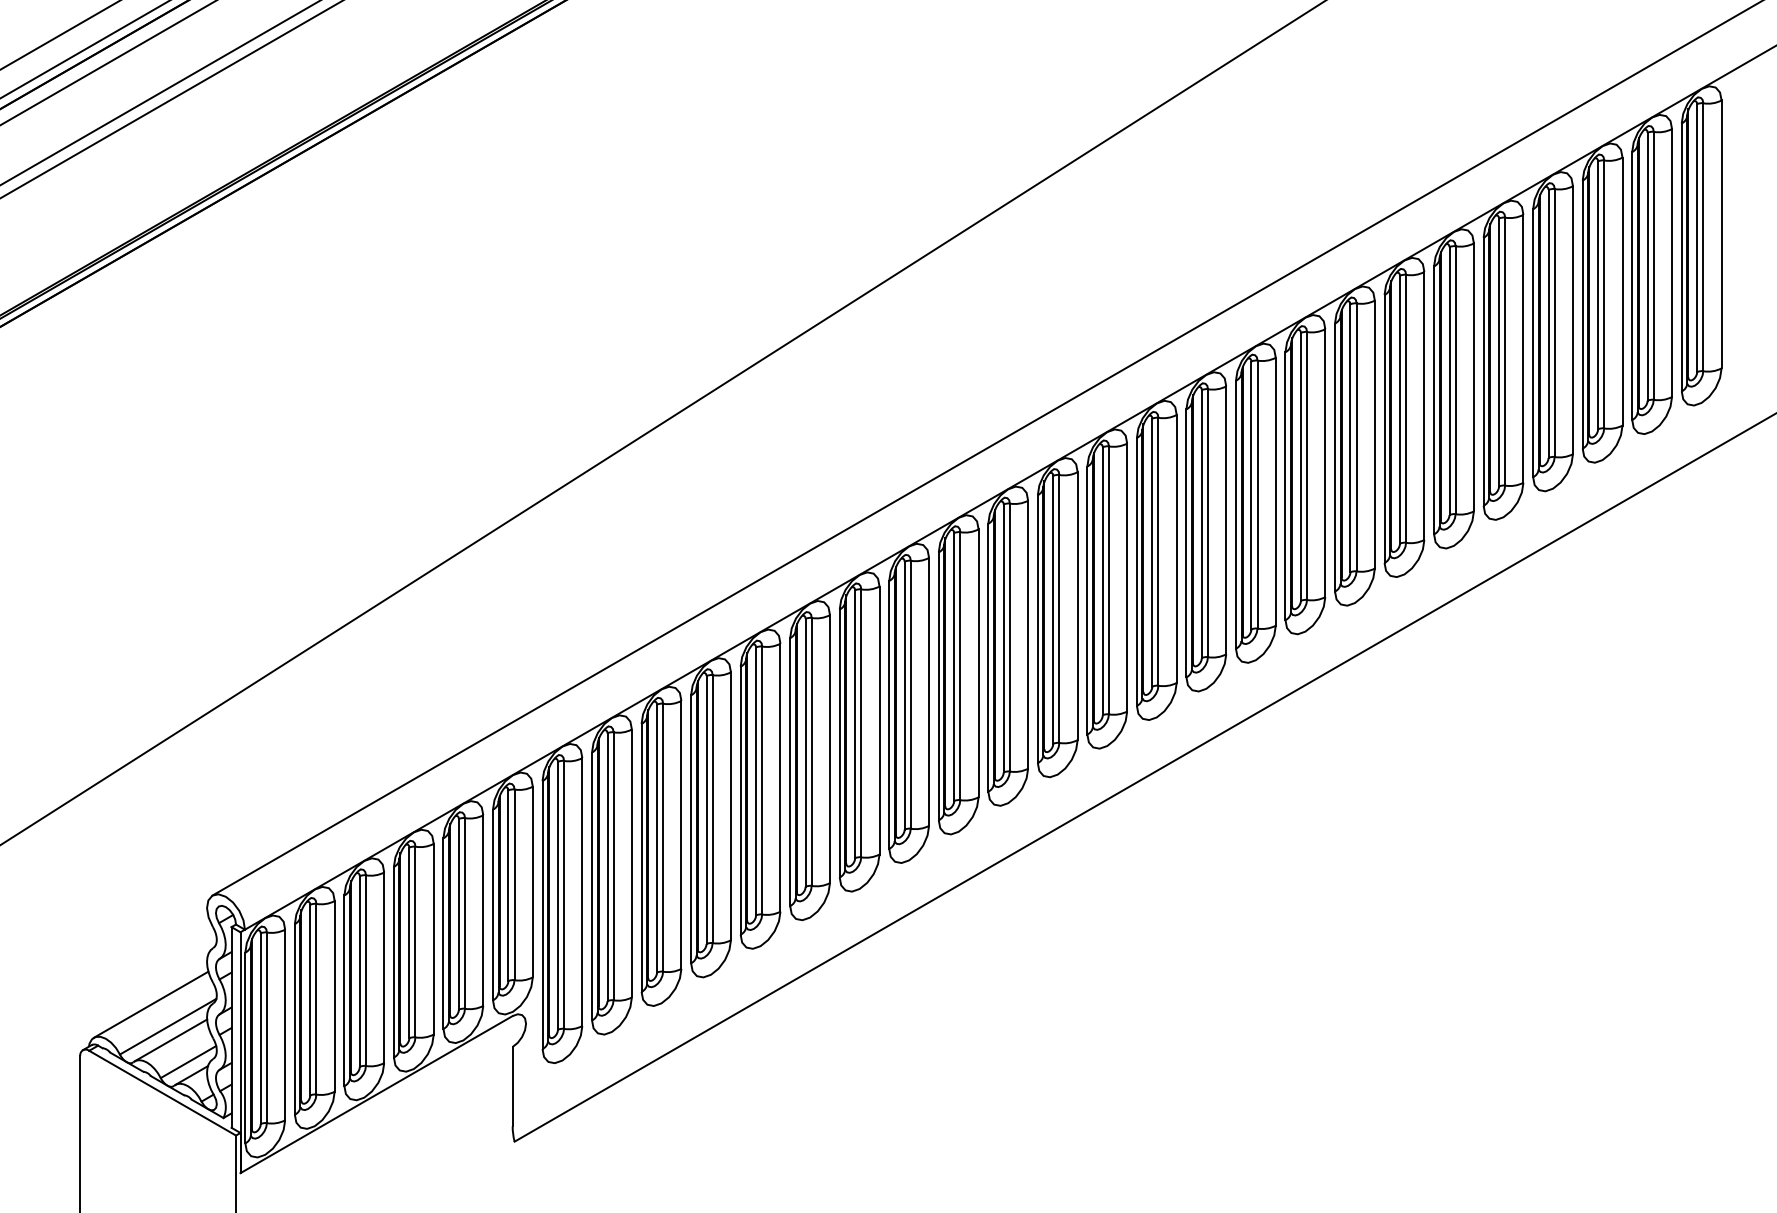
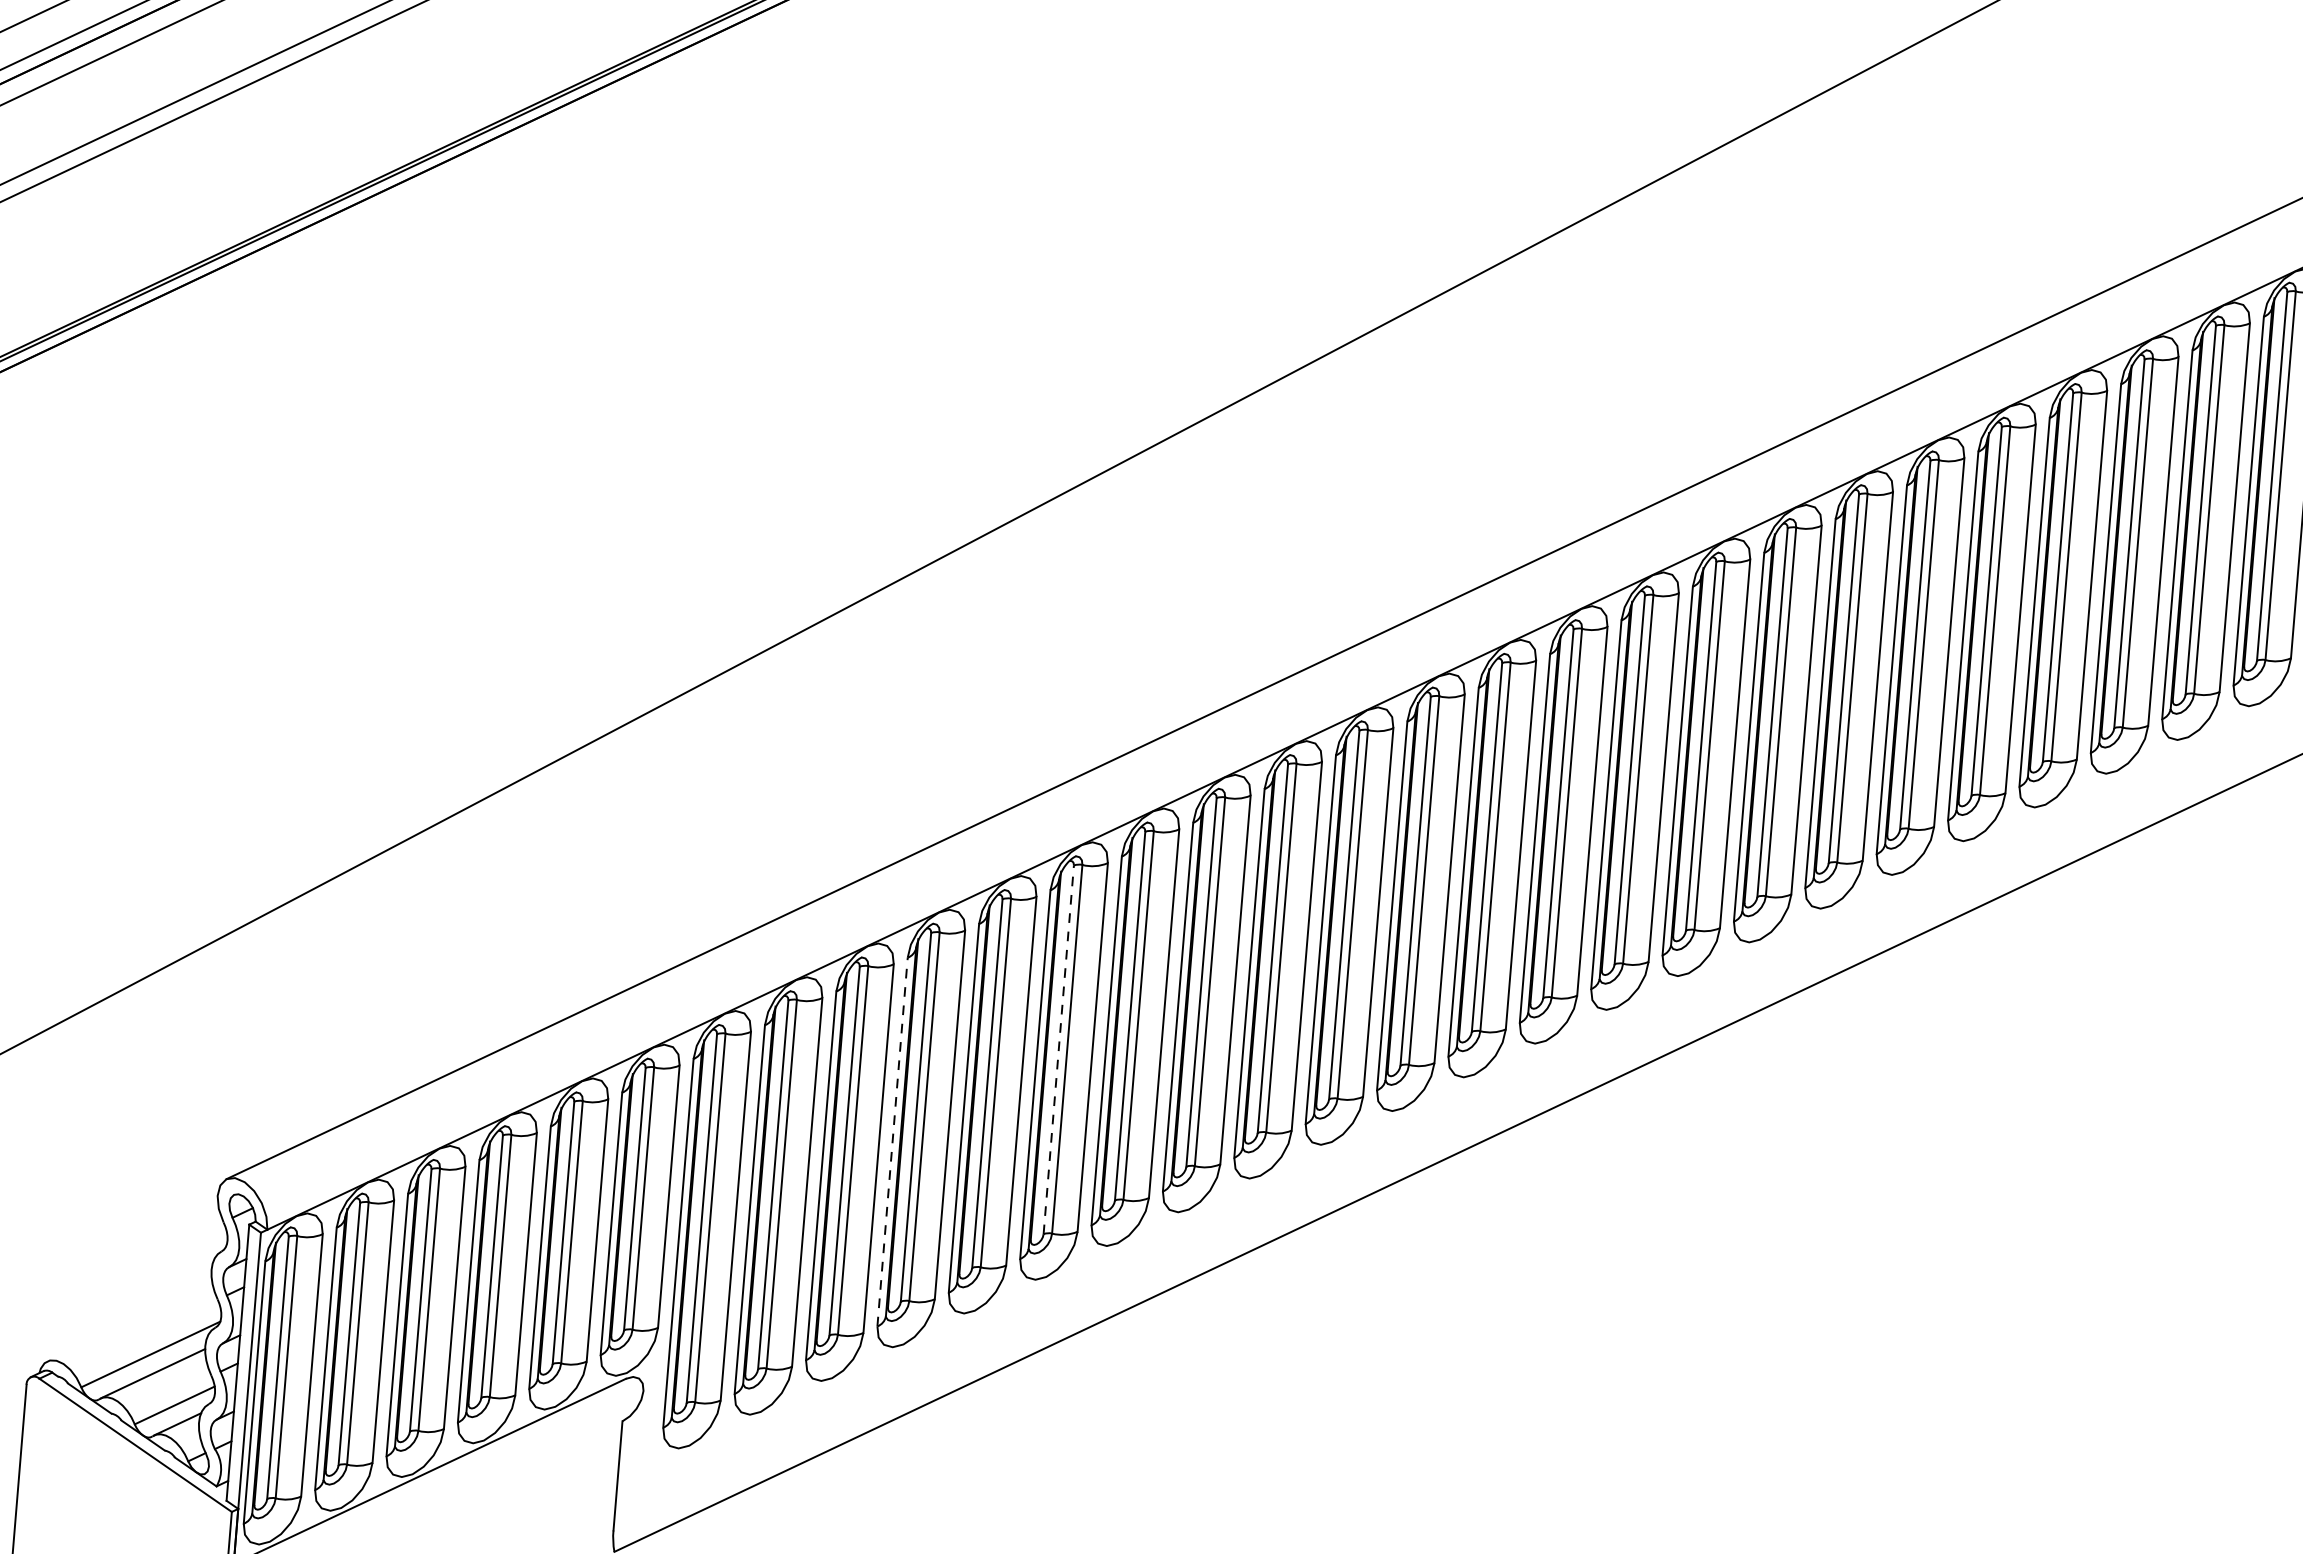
line: (805, 752) -> (1058, 1049), solid -> dashed
line: (691, 829) -> (893, 1142), solid -> dashed
line: (150, 1004) -> (128, 1321), removed

